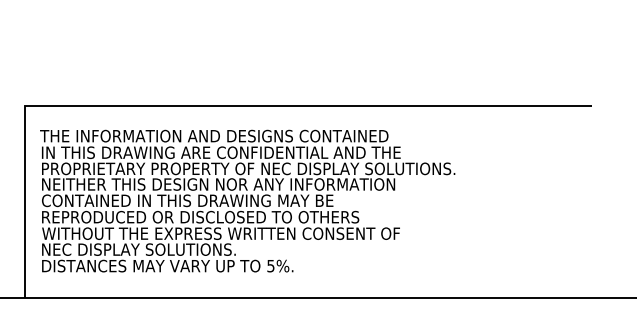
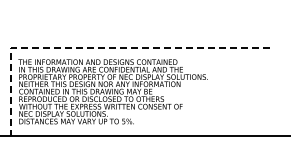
line: (211, 106) -> (96, 48), solid -> dashed

